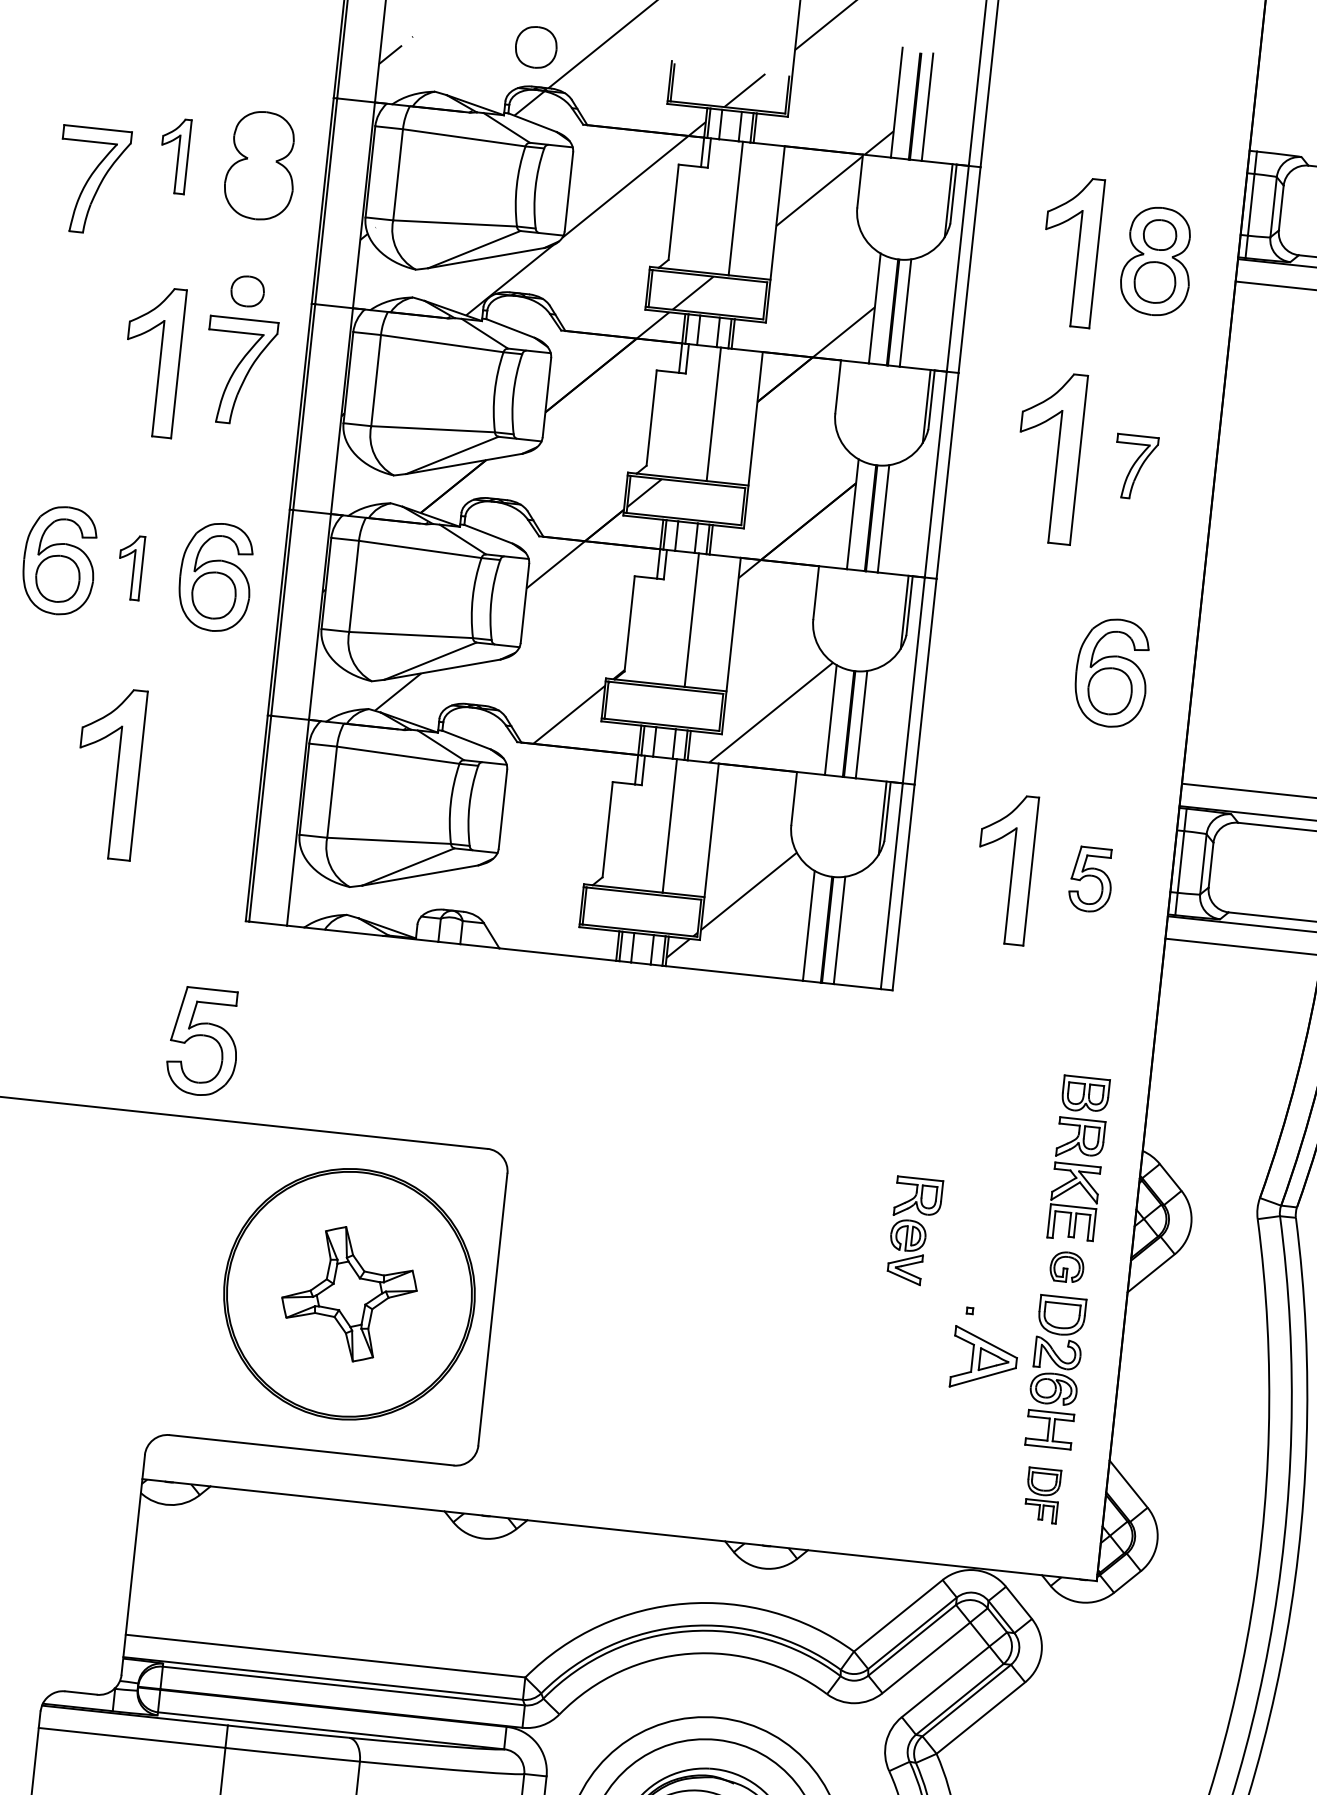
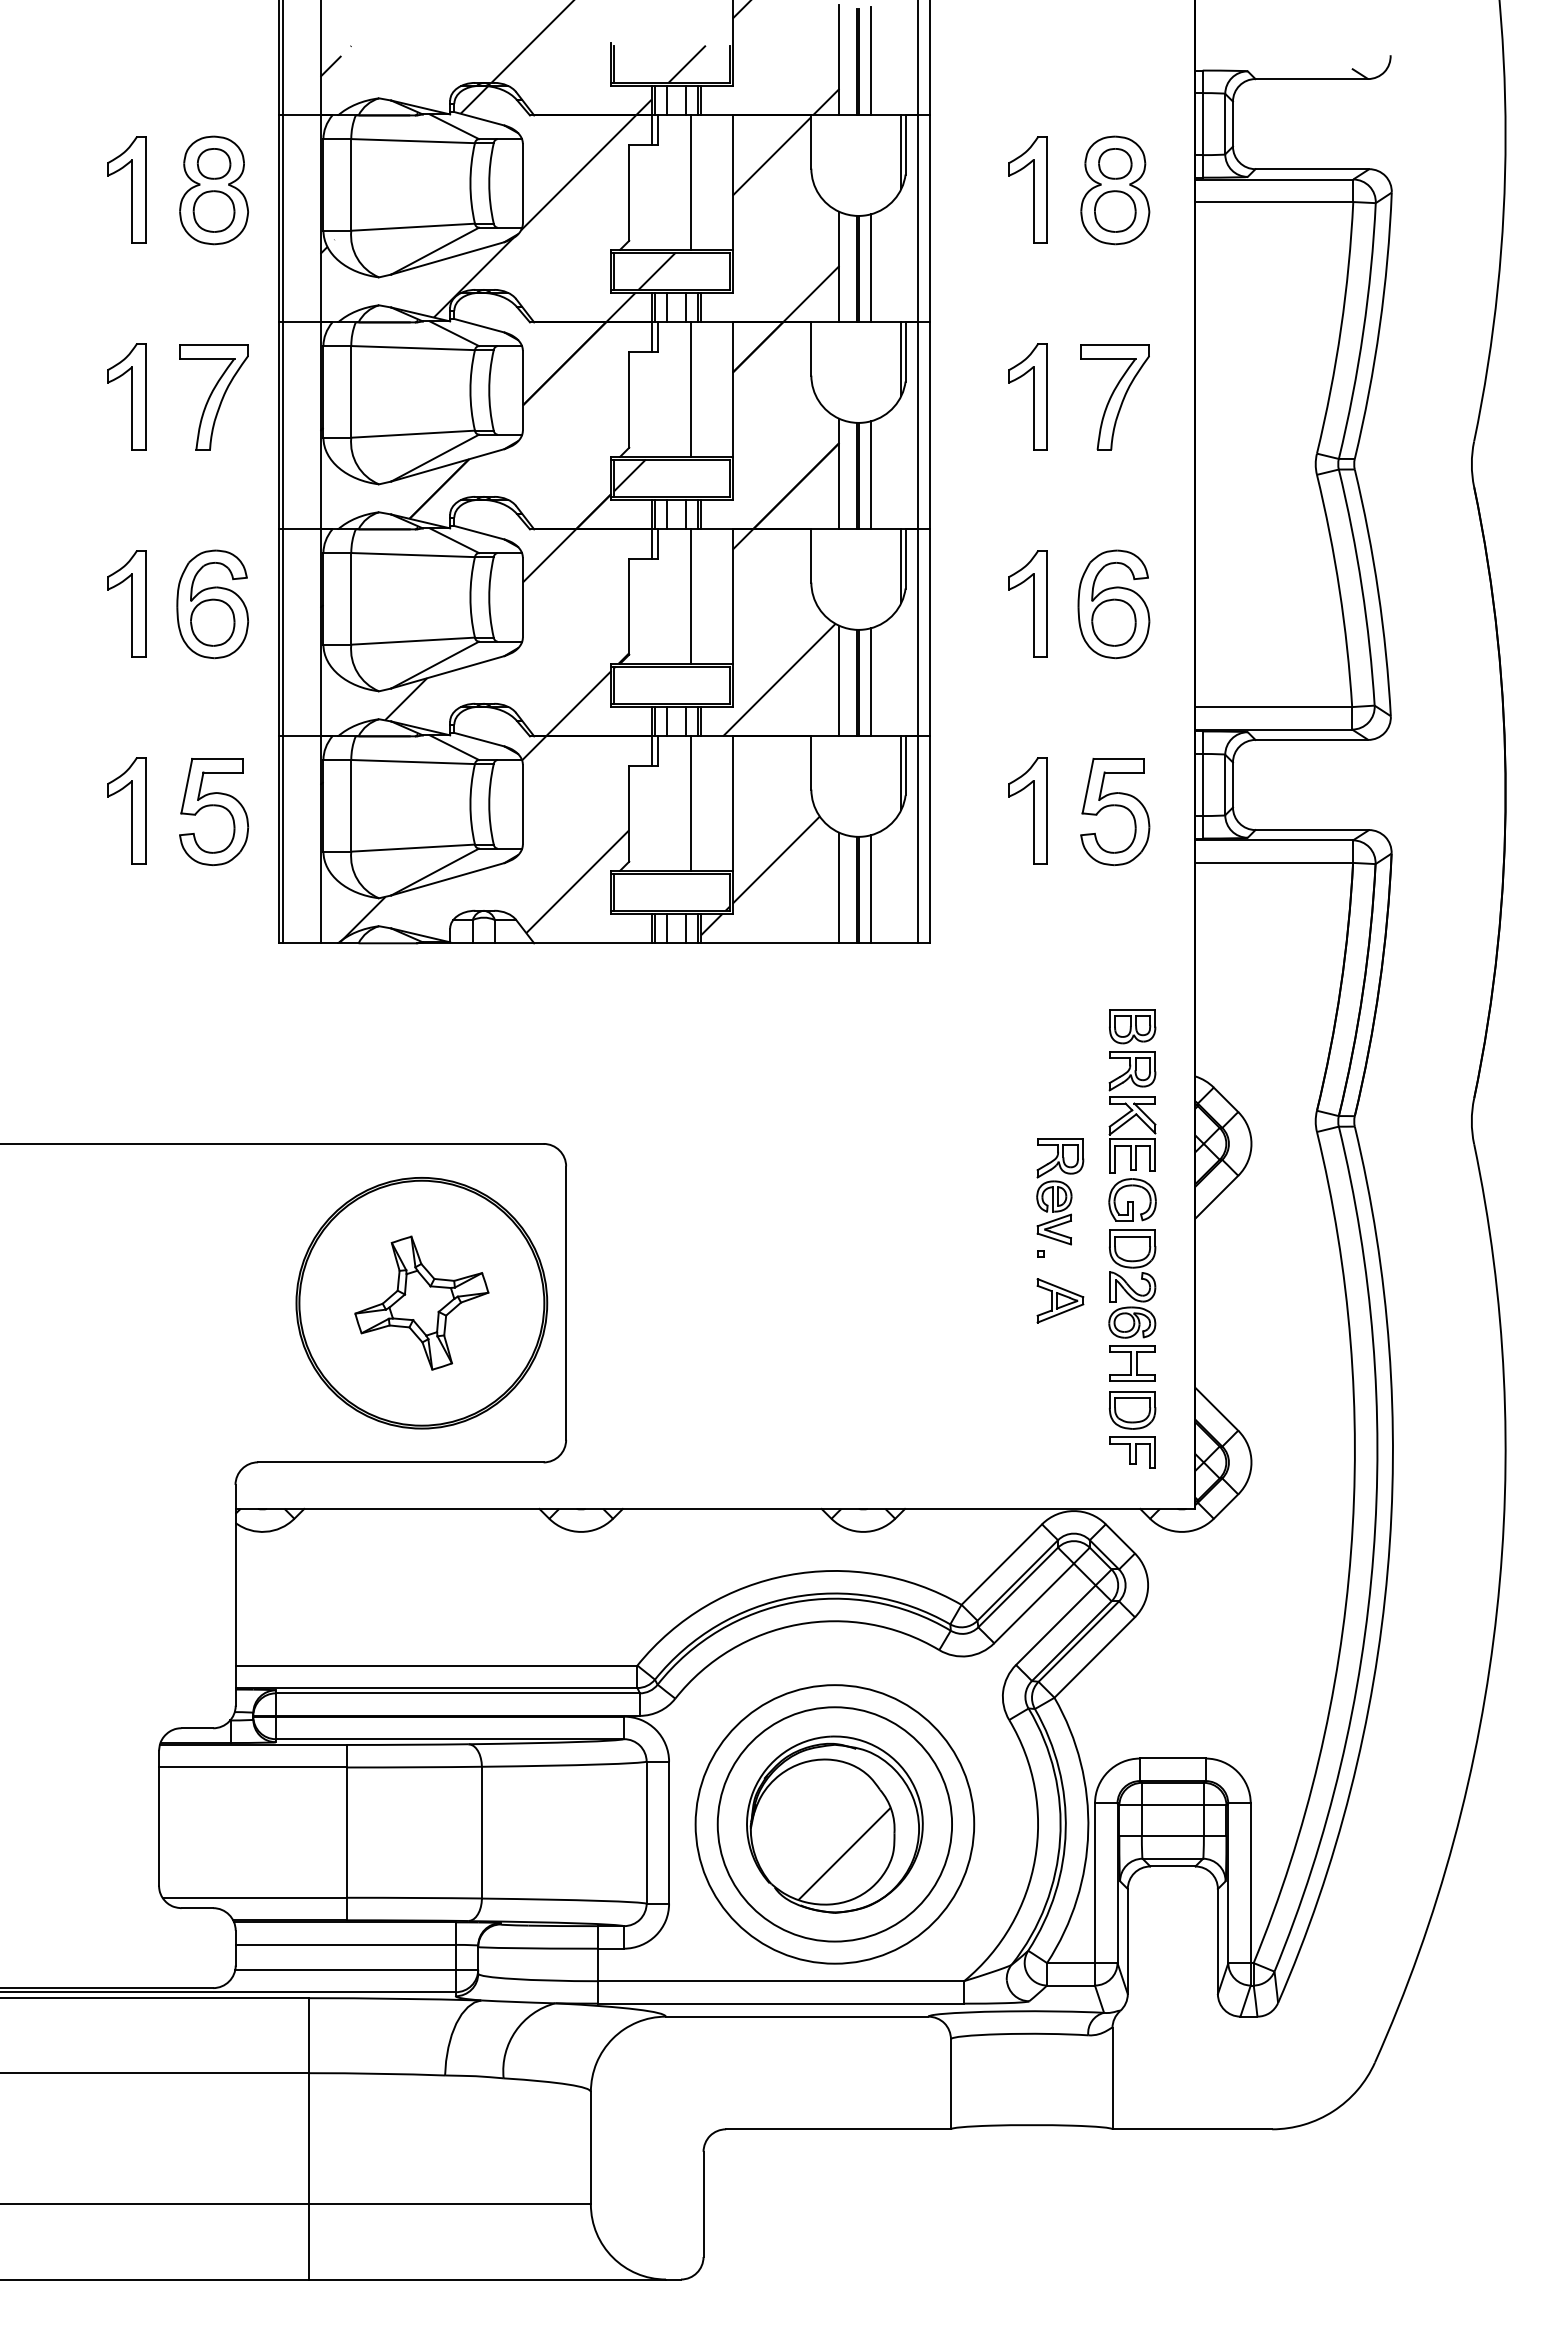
part: (535, 47) -> (213, 211), moved
part: (174, 155) -> (126, 189), size x1.43
part: (91, 180) -> (47, 223), removed
part: (1070, 251) -> (1027, 189), size x0.71
part: (247, 291) -> (213, 163), moved
part: (152, 361) -> (126, 396), size x0.71
part: (1048, 457) -> (1027, 396), size x0.62
part: (1134, 467) -> (1114, 397), size x1.67
part: (59, 560) -> (55, 604), removed
part: (130, 567) -> (126, 603), size x1.67
part: (1026, 662) -> (1027, 603), added
part: (108, 772) -> (126, 810), size x0.62
hatch: (451, 838) -> (474, 839), added
part: (1004, 868) -> (1027, 810), size x0.71
part: (1091, 880) -> (1115, 812), size x1.67
part: (204, 1041) -> (214, 811), moved
part: (915, 1231) -> (1060, 1191), moved
part: (1067, 1266) -> (1132, 1199), size x1.43
part: (984, 1359) -> (1060, 1300), size x0.71
part: (1042, 1495) -> (1132, 1429), size x1.43

